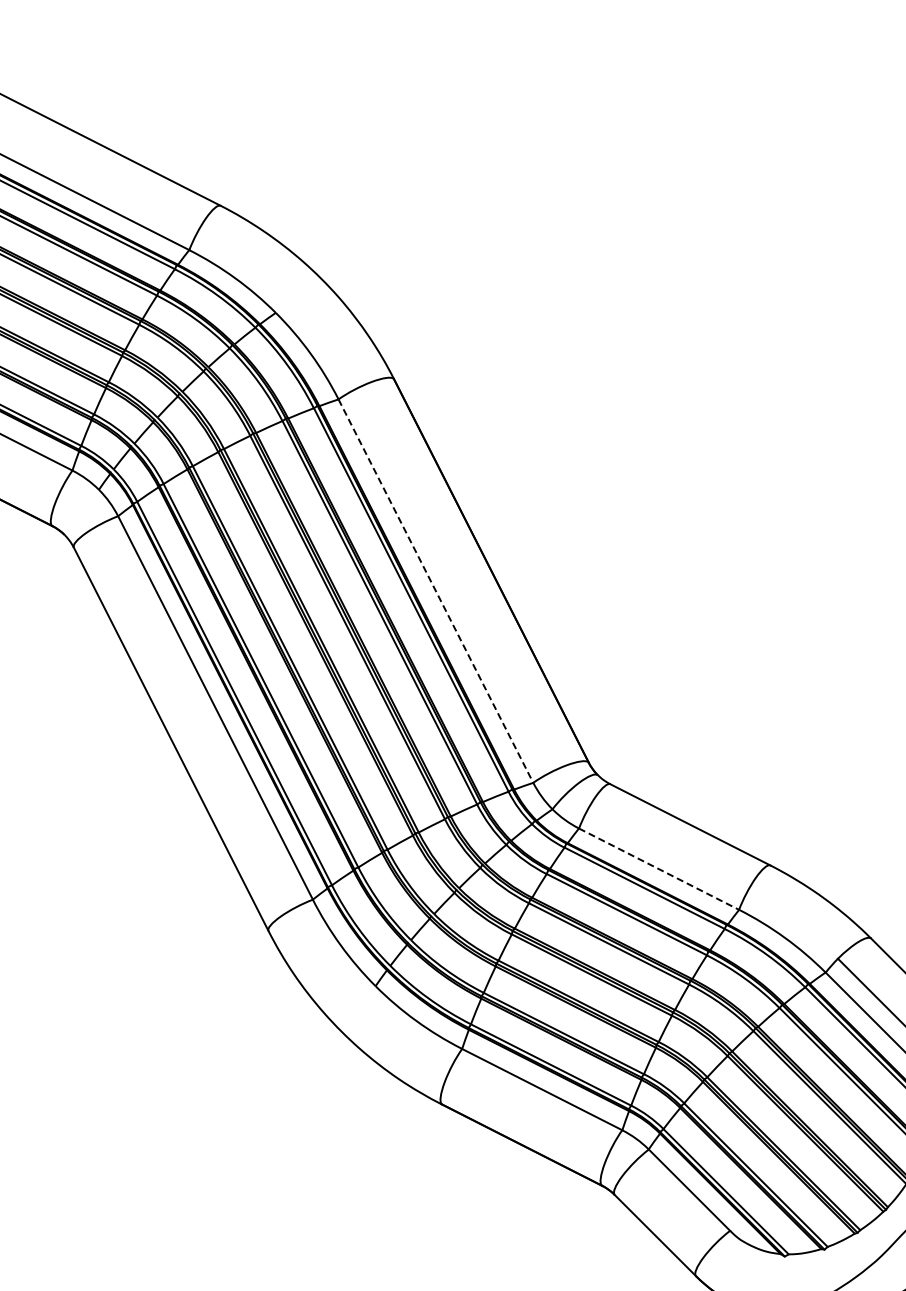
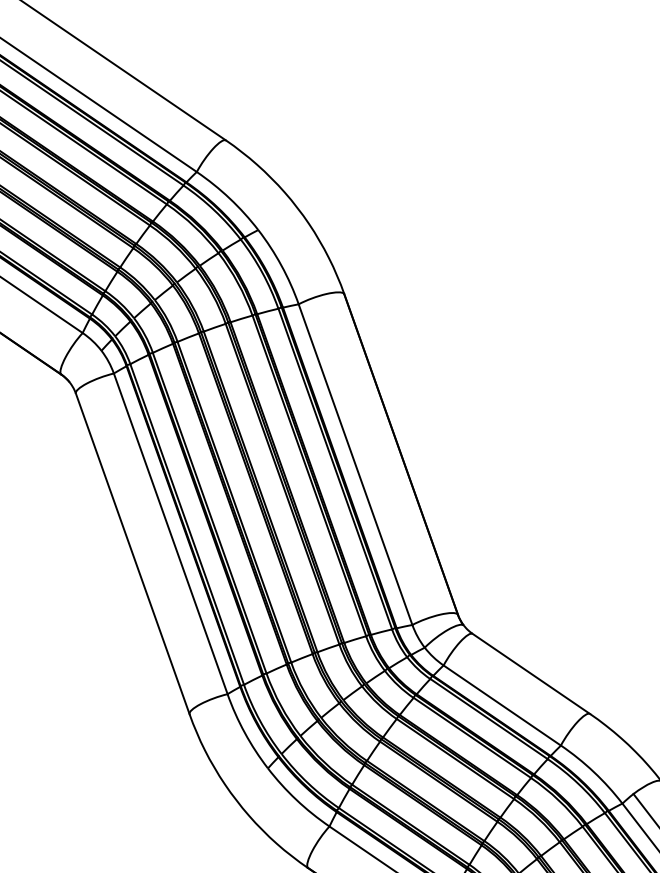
line: (435, 591) -> (355, 464), dashed -> solid
line: (659, 869) -> (502, 705), dashed -> solid

